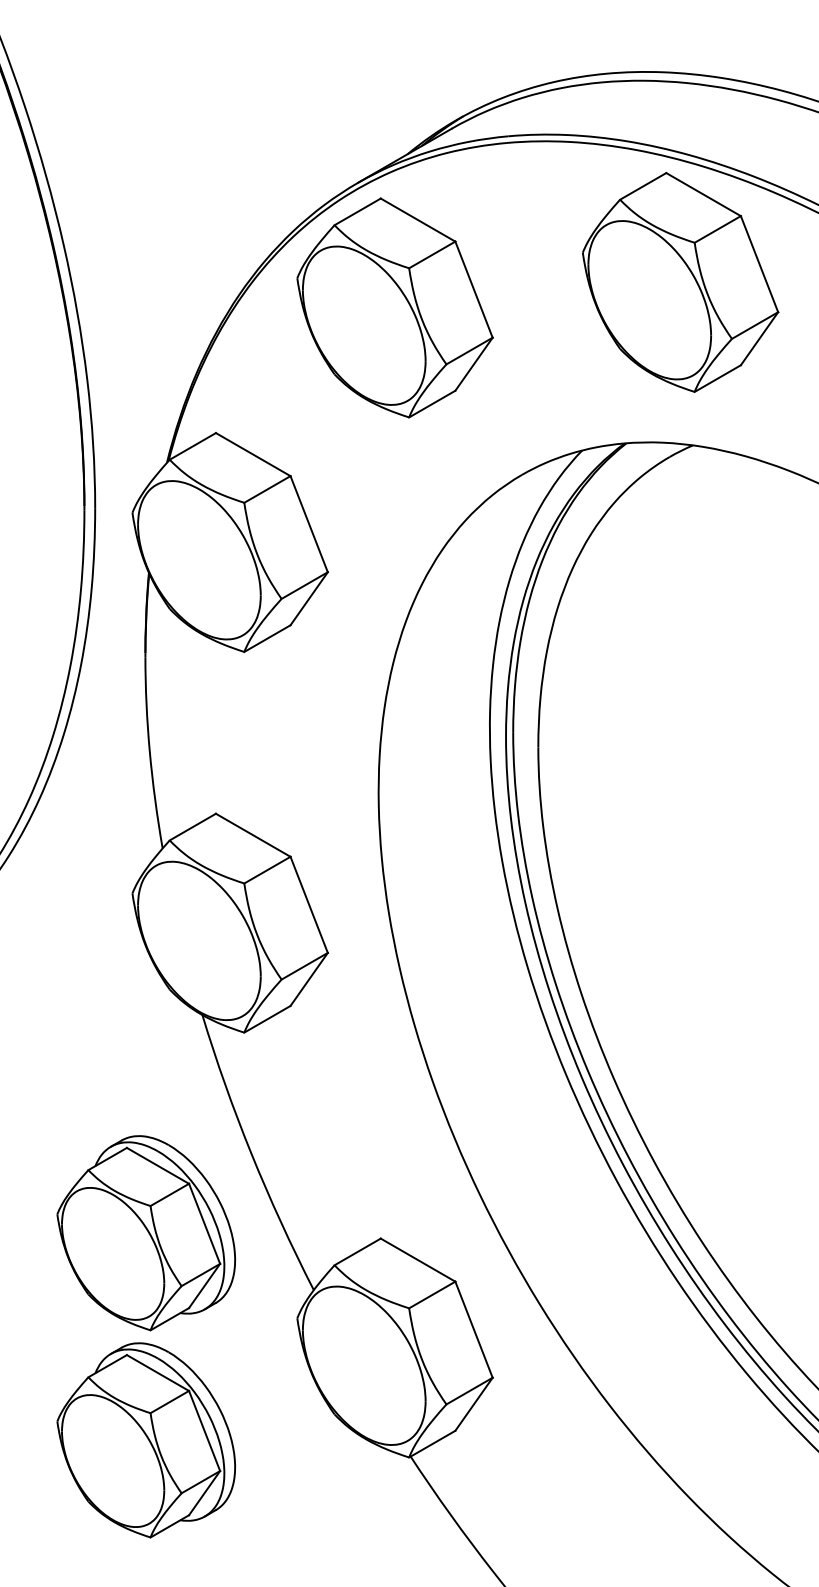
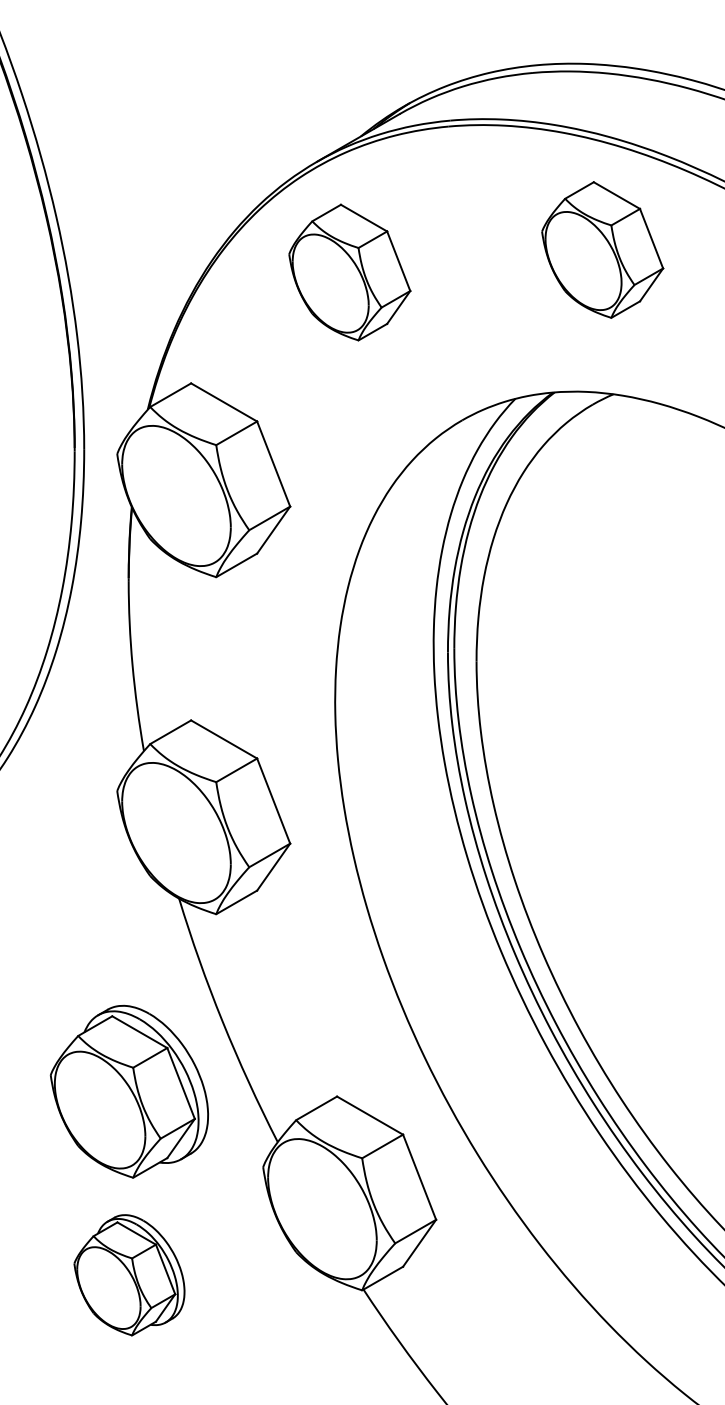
part: (680, 281) -> (602, 249), size x0.7
part: (394, 307) -> (349, 272), size x0.7
part: (146, 1440) -> (129, 1275), size x0.7

